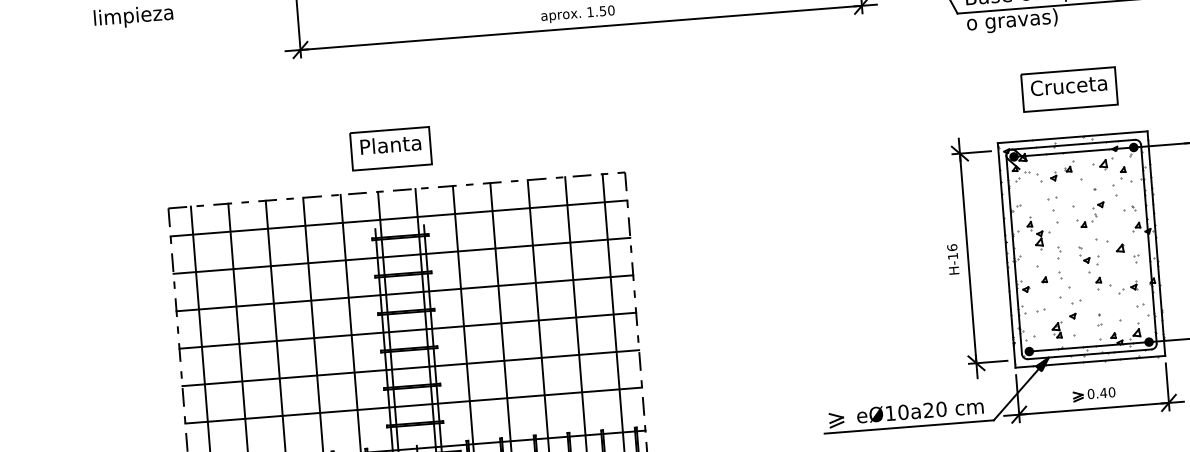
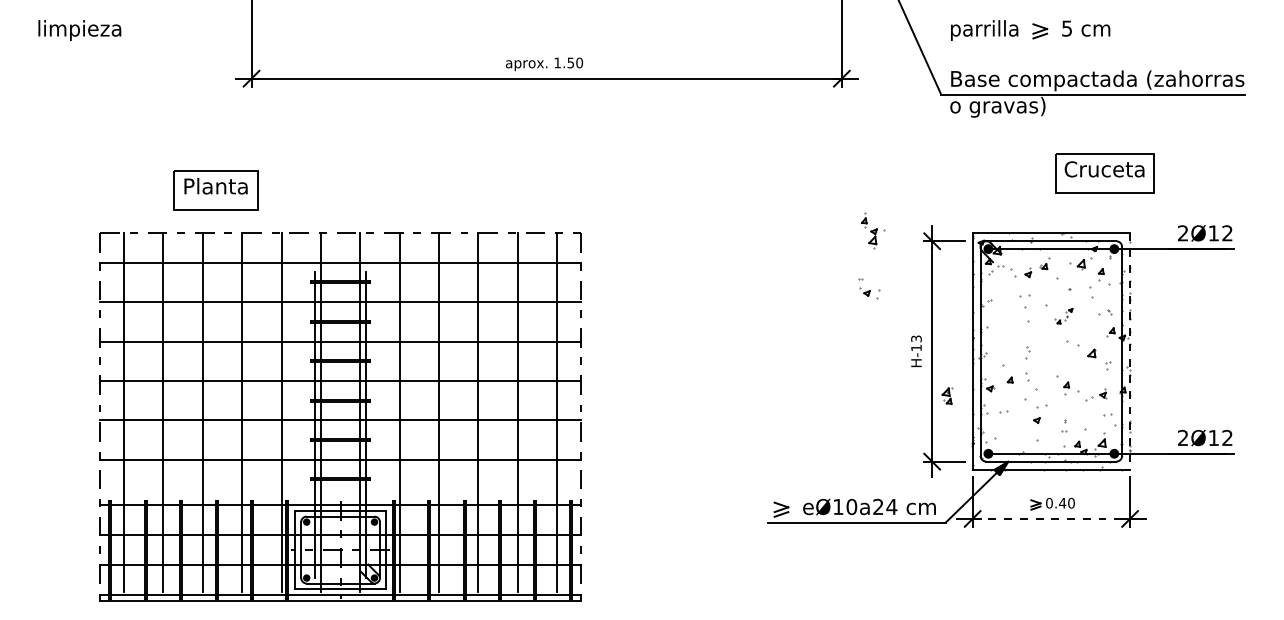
part: (1069, 89) -> (1104, 173), moved
part: (390, 148) -> (215, 190), moved
part: (1090, 215) -> (1063, 316), size x0.6
part: (1039, 232) -> (873, 230), moved
line: (1156, 243) -> (1130, 351), solid -> dashed
text: (952, 247) -> (916, 338), H-16 -> H-13
part: (1088, 255) -> (869, 288), moved
part: (1057, 329) -> (947, 395), moved
text: (941, 408) -> (891, 506), eØ10a20 -> eØ10a24
line: (1094, 408) -> (1051, 518), solid -> dashed

